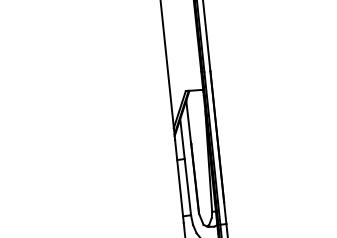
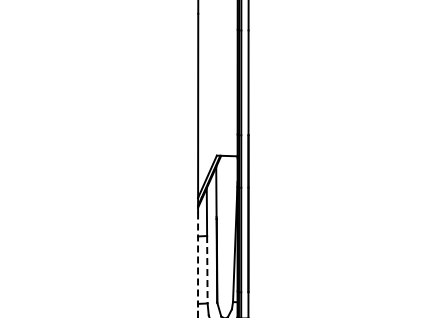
line: (179, 181) -> (198, 262), solid -> dashed
line: (187, 186) -> (207, 269), solid -> dashed

